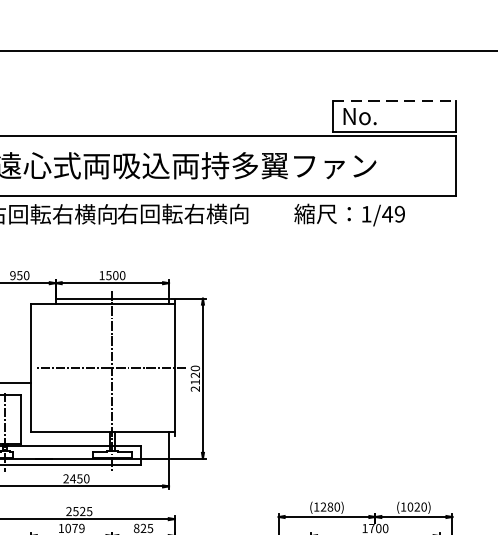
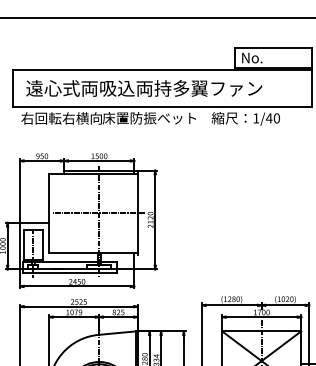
line: (396, 101) -> (274, 48), dashed -> solid
text: (192, 214) -> (148, 118), 右回転右横向 -> 床置防振ベット
text: (399, 214) -> (276, 118), 1/49 -> 1/40

